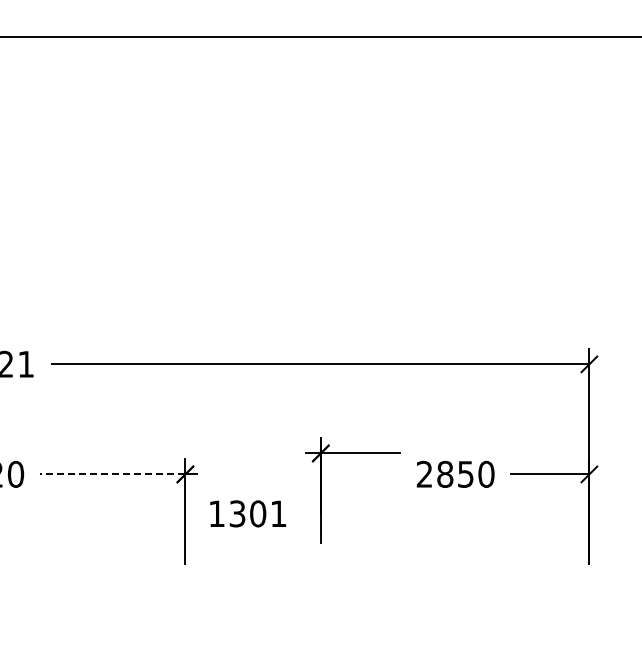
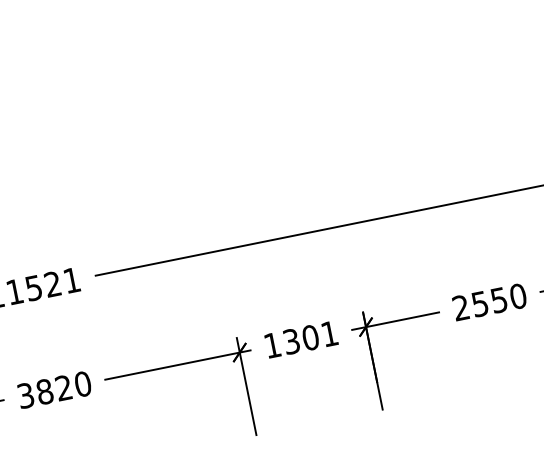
text: (445, 473) -> (480, 303), 2850 -> 2550
line: (112, 474) -> (172, 366), dashed -> solid
part: (321, 490) -> (373, 361), moved
text: (248, 513) -> (301, 339), moved

